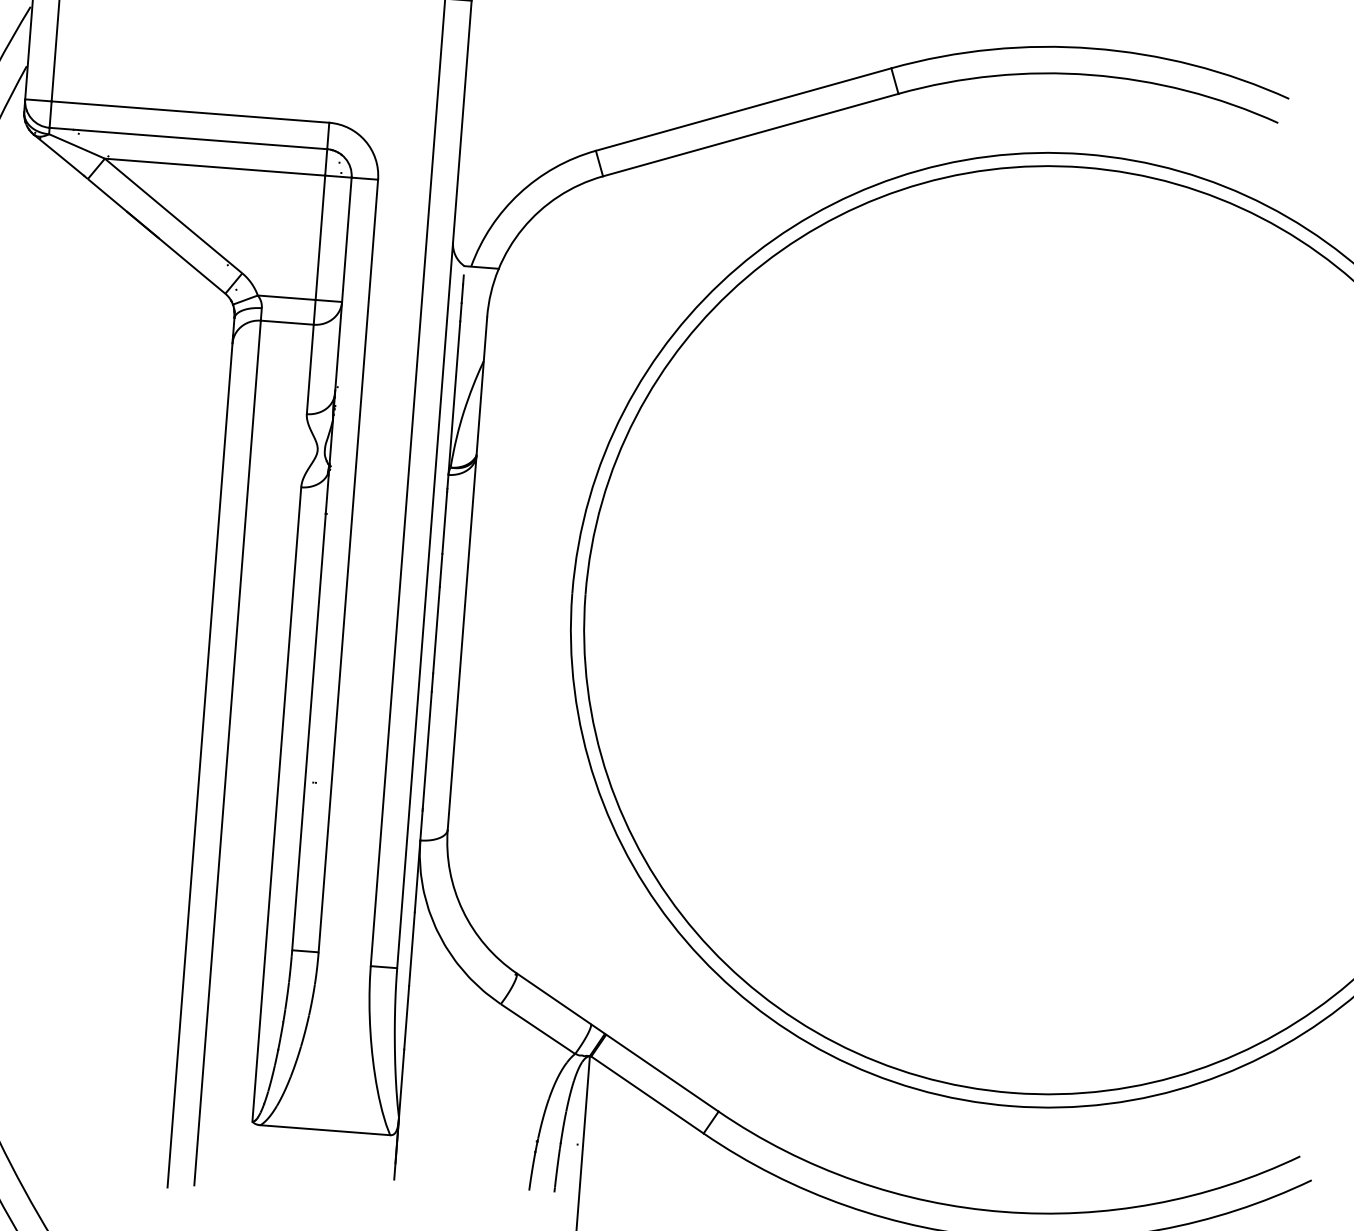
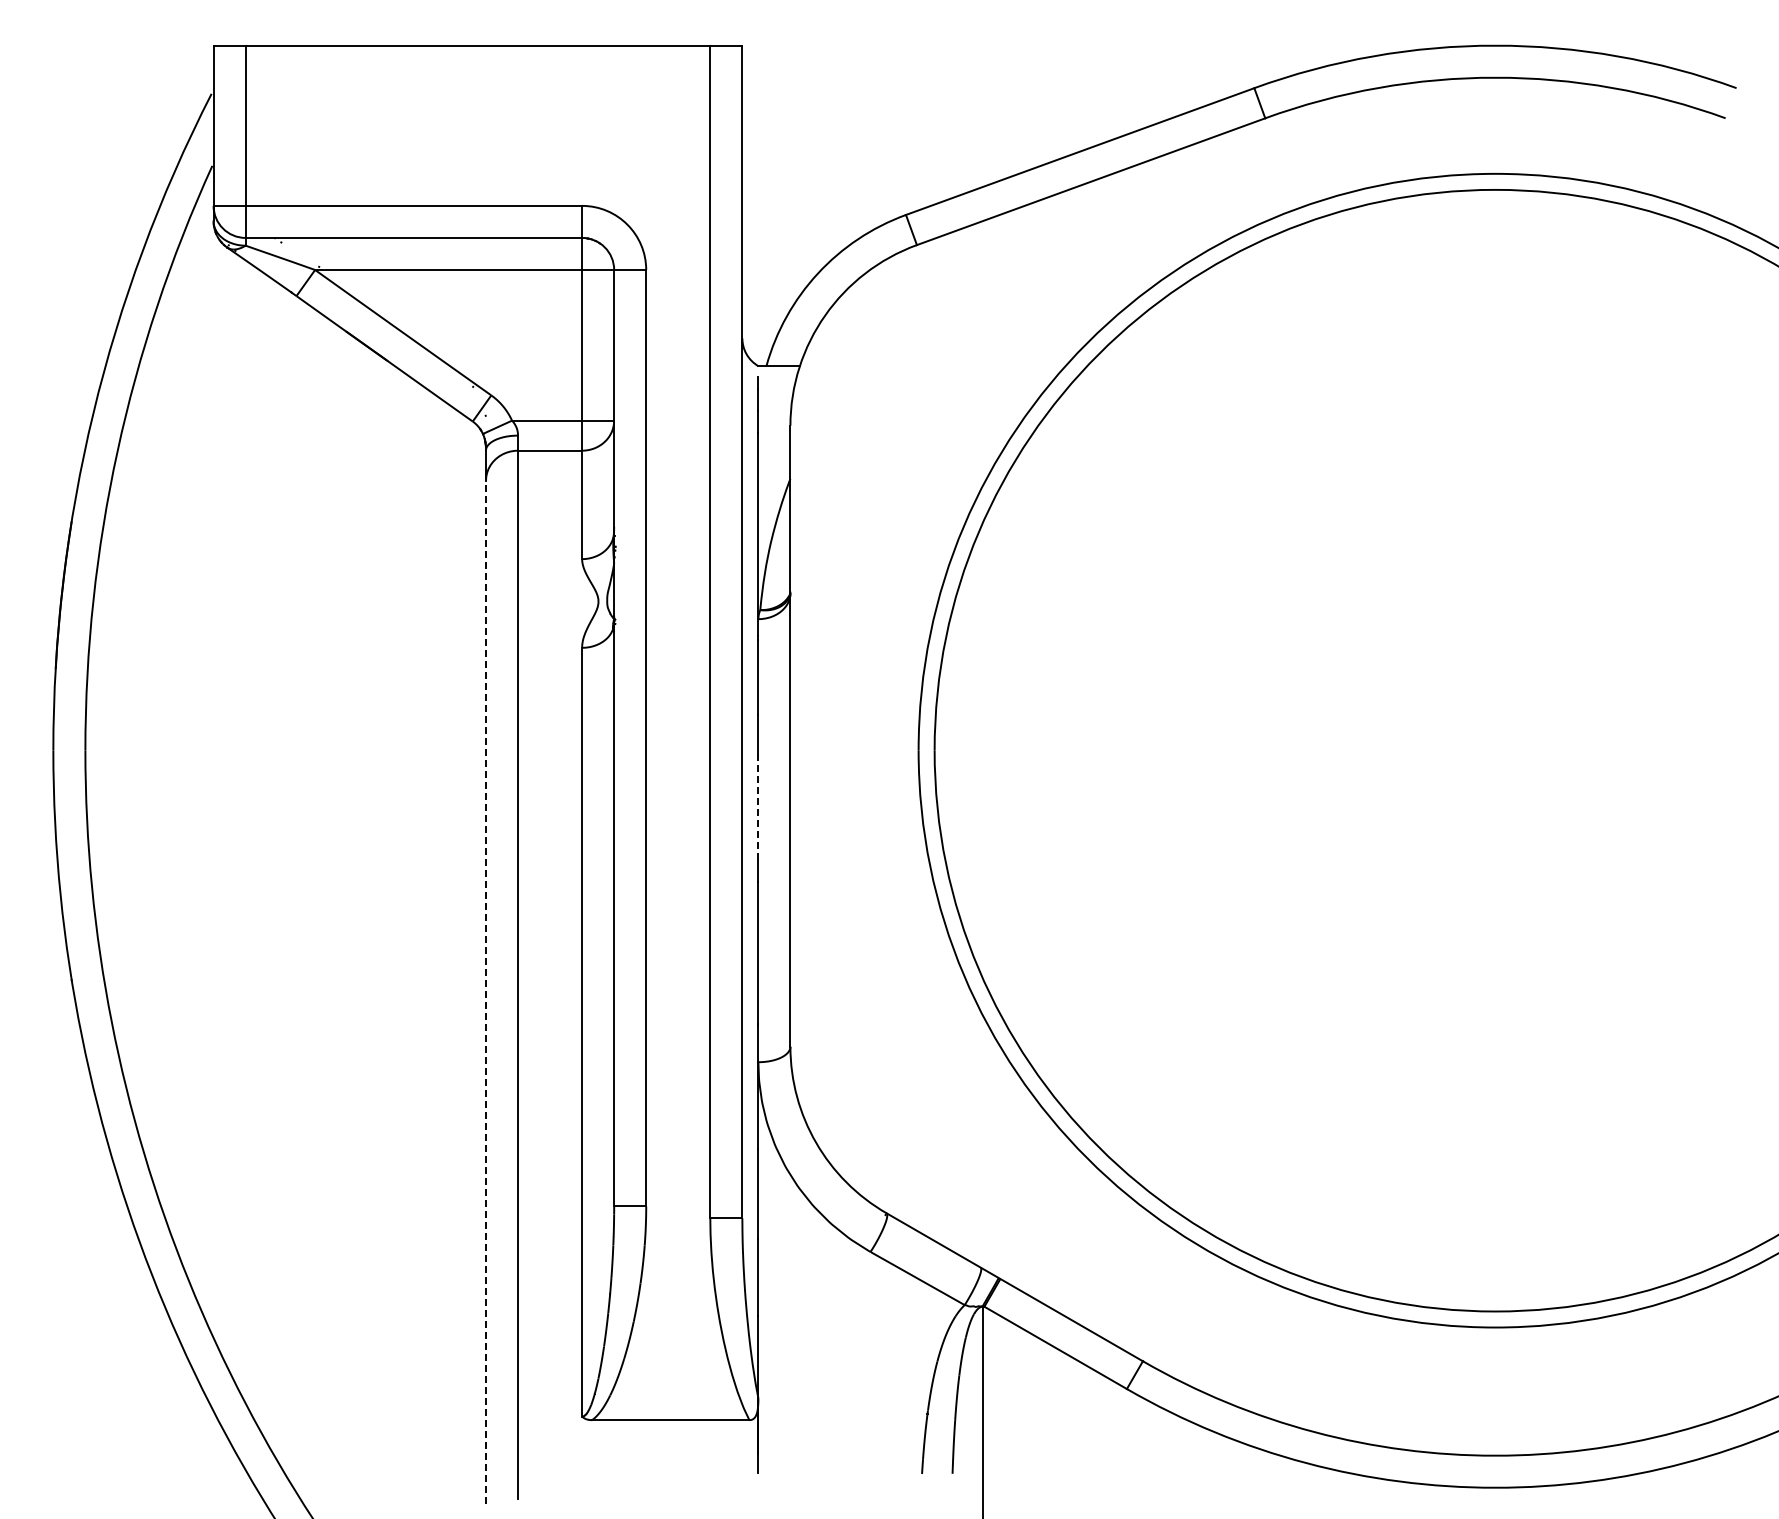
line: (436, 629) -> (758, 806), solid -> dashed
line: (199, 765) -> (485, 992), solid -> dashed

